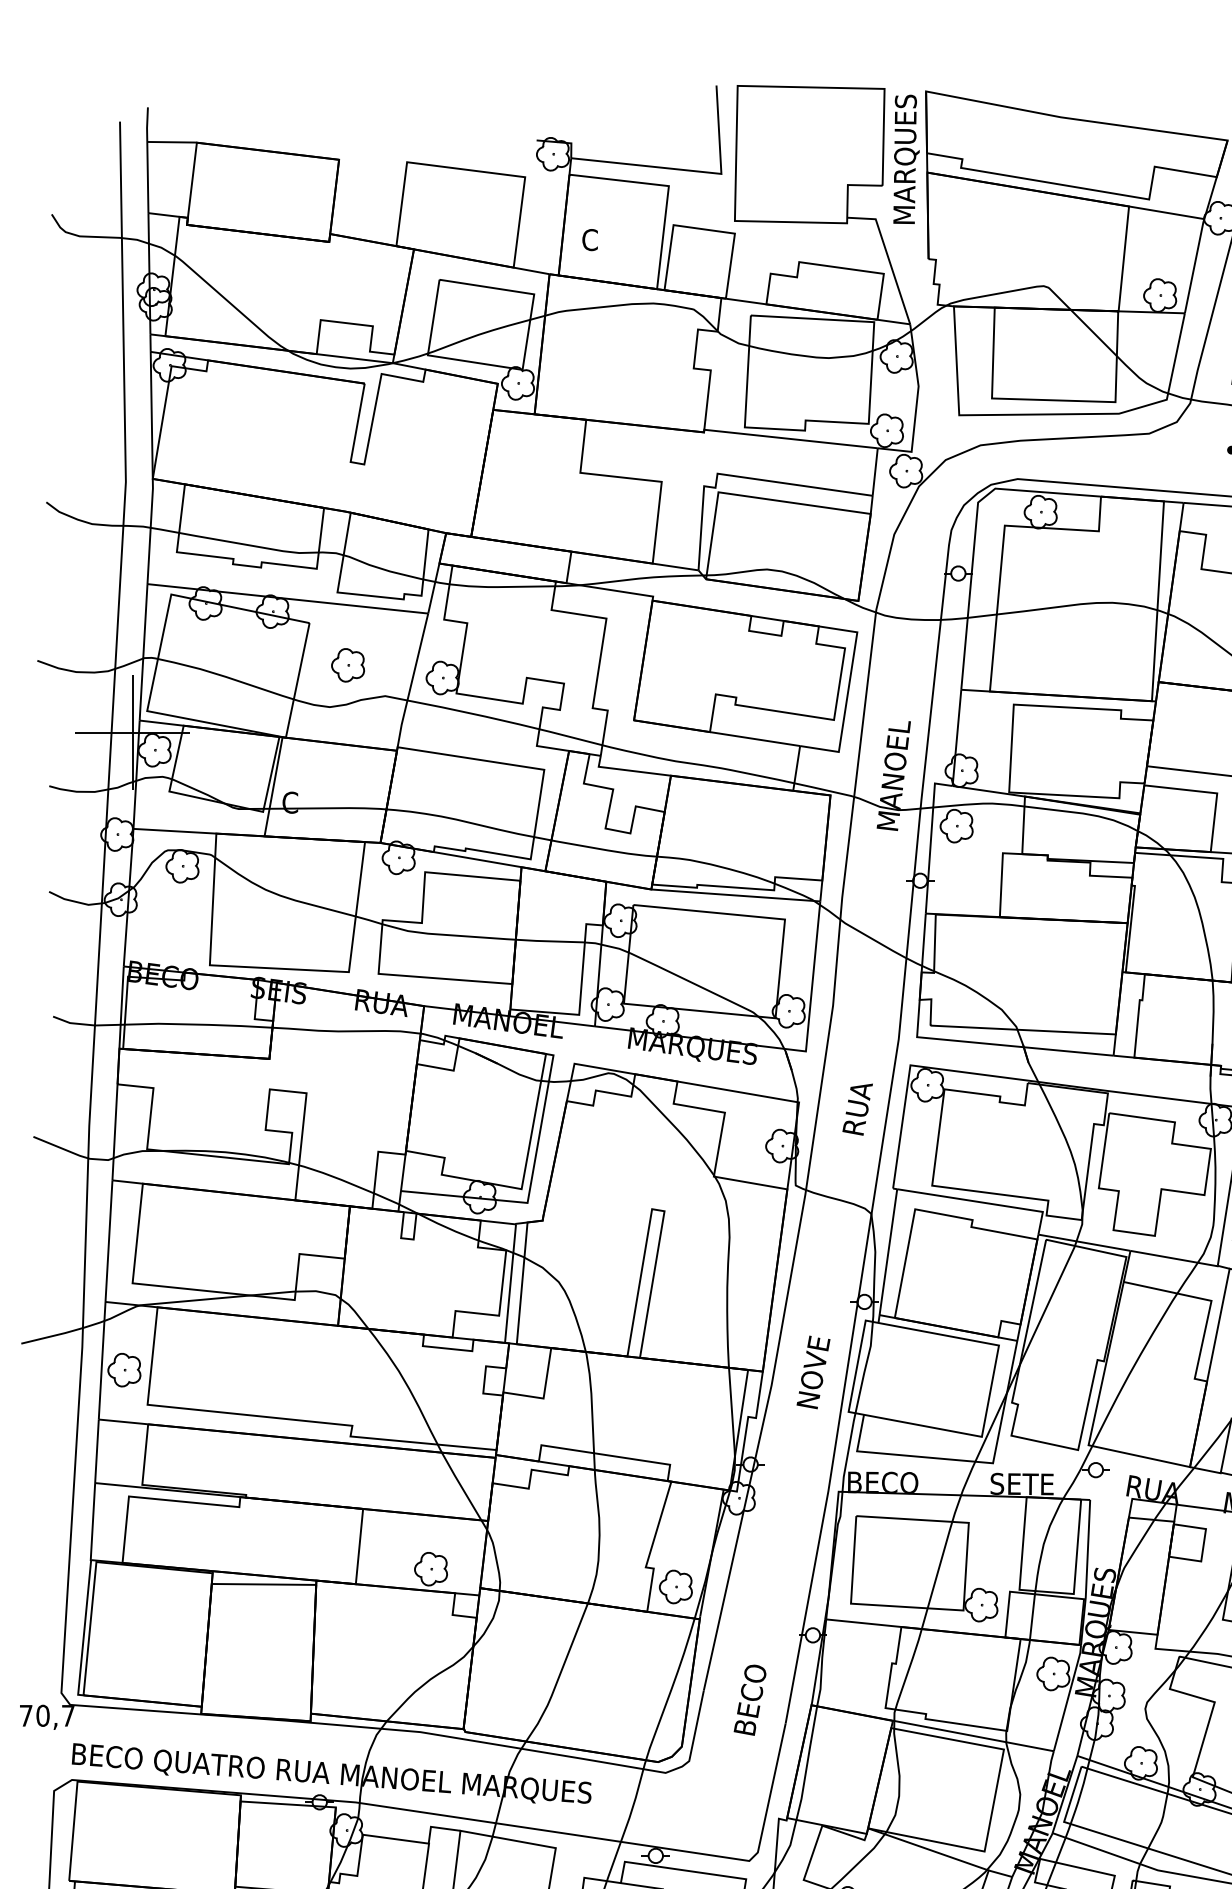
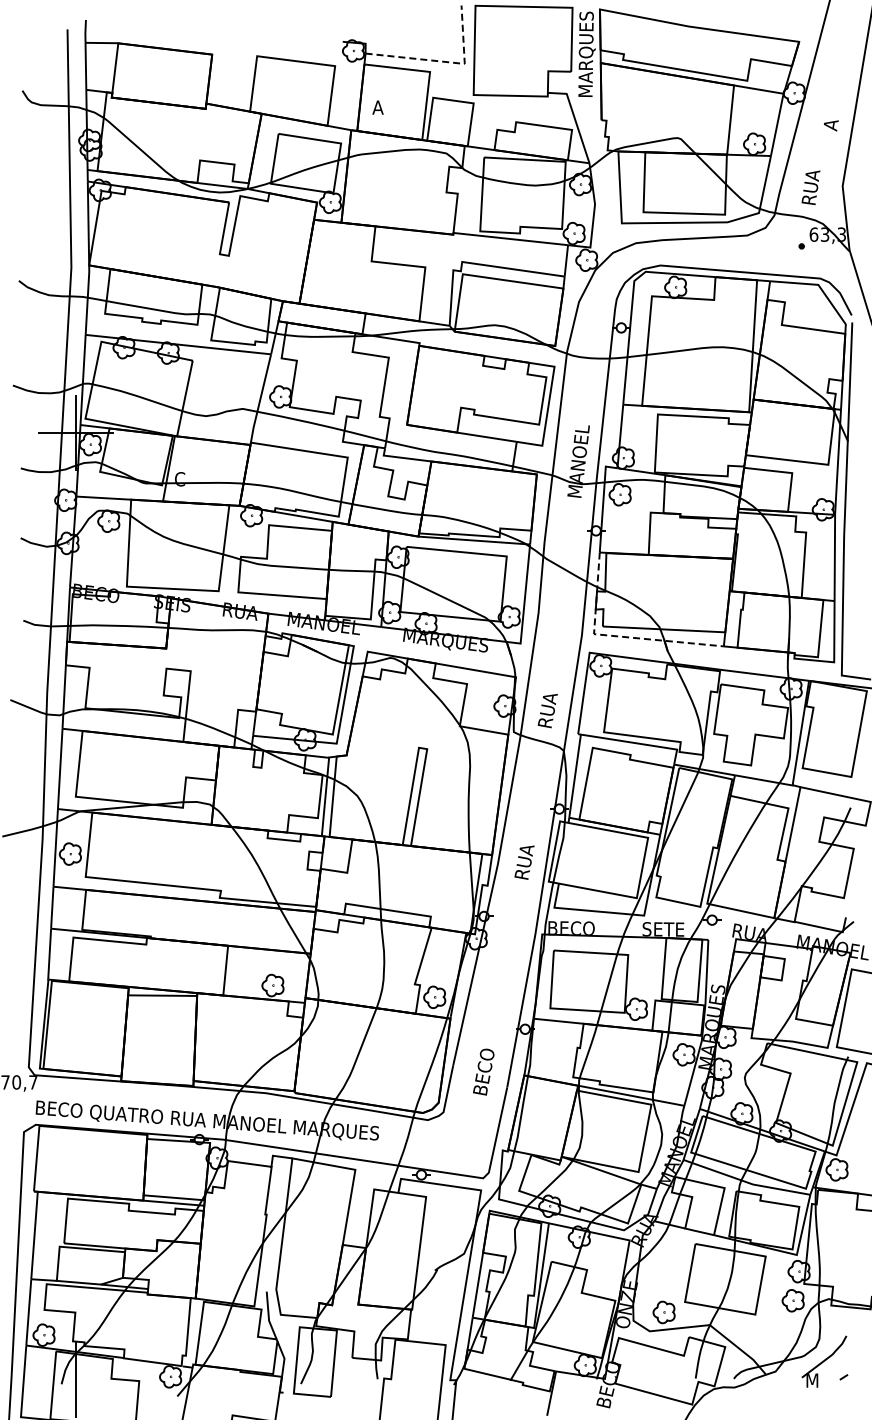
line: (690, 170) -> (444, 61), solid -> dashed
text: (589, 239) -> (377, 107), C -> A
part: (347, 665) -> (217, 388), removed
line: (952, 1040) -> (617, 636), solid -> dashed
text: (857, 1110) -> (547, 711), moved
text: (813, 1370) -> (525, 854), NOVE -> RUA

